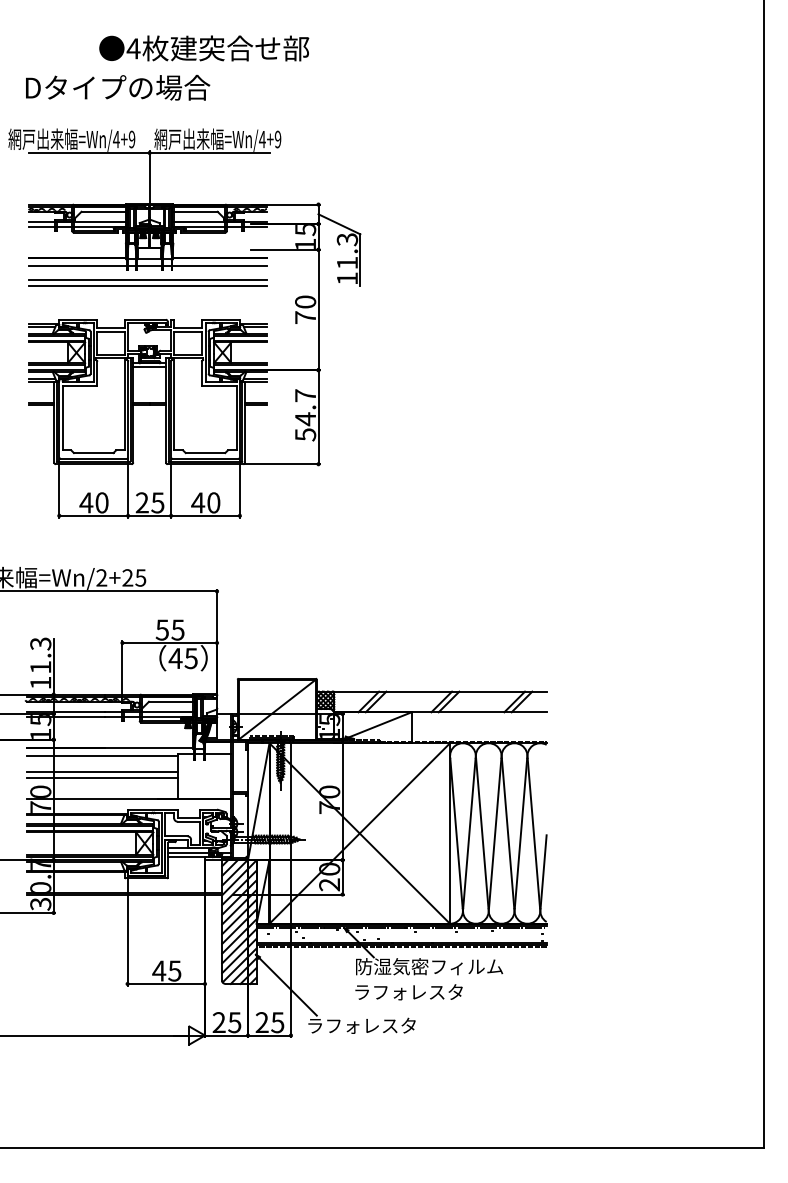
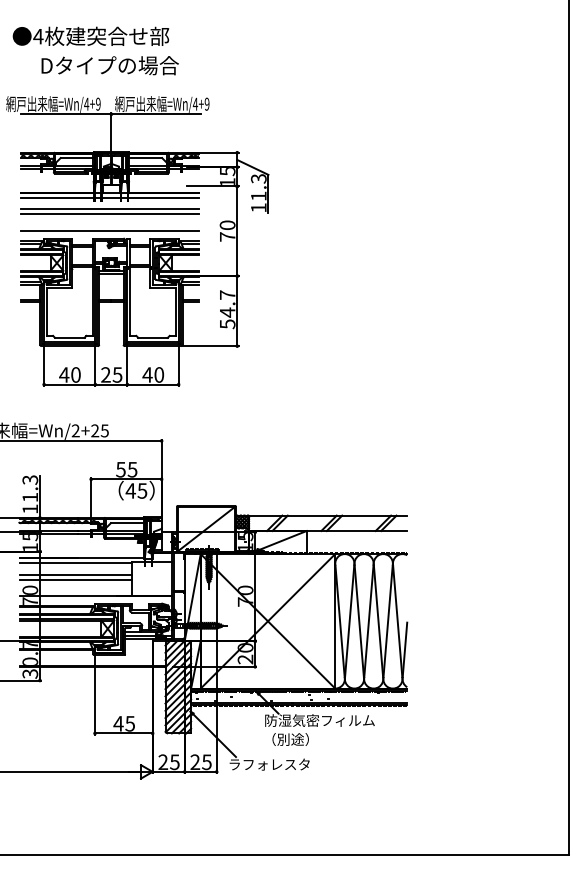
text: (204, 48) -> (91, 36), moved
text: (118, 87) -> (110, 65), moved
line: (147, 309) -> (109, 230), added
text: (408, 991) -> (304, 739), ラフォレスタ -> （別途）

